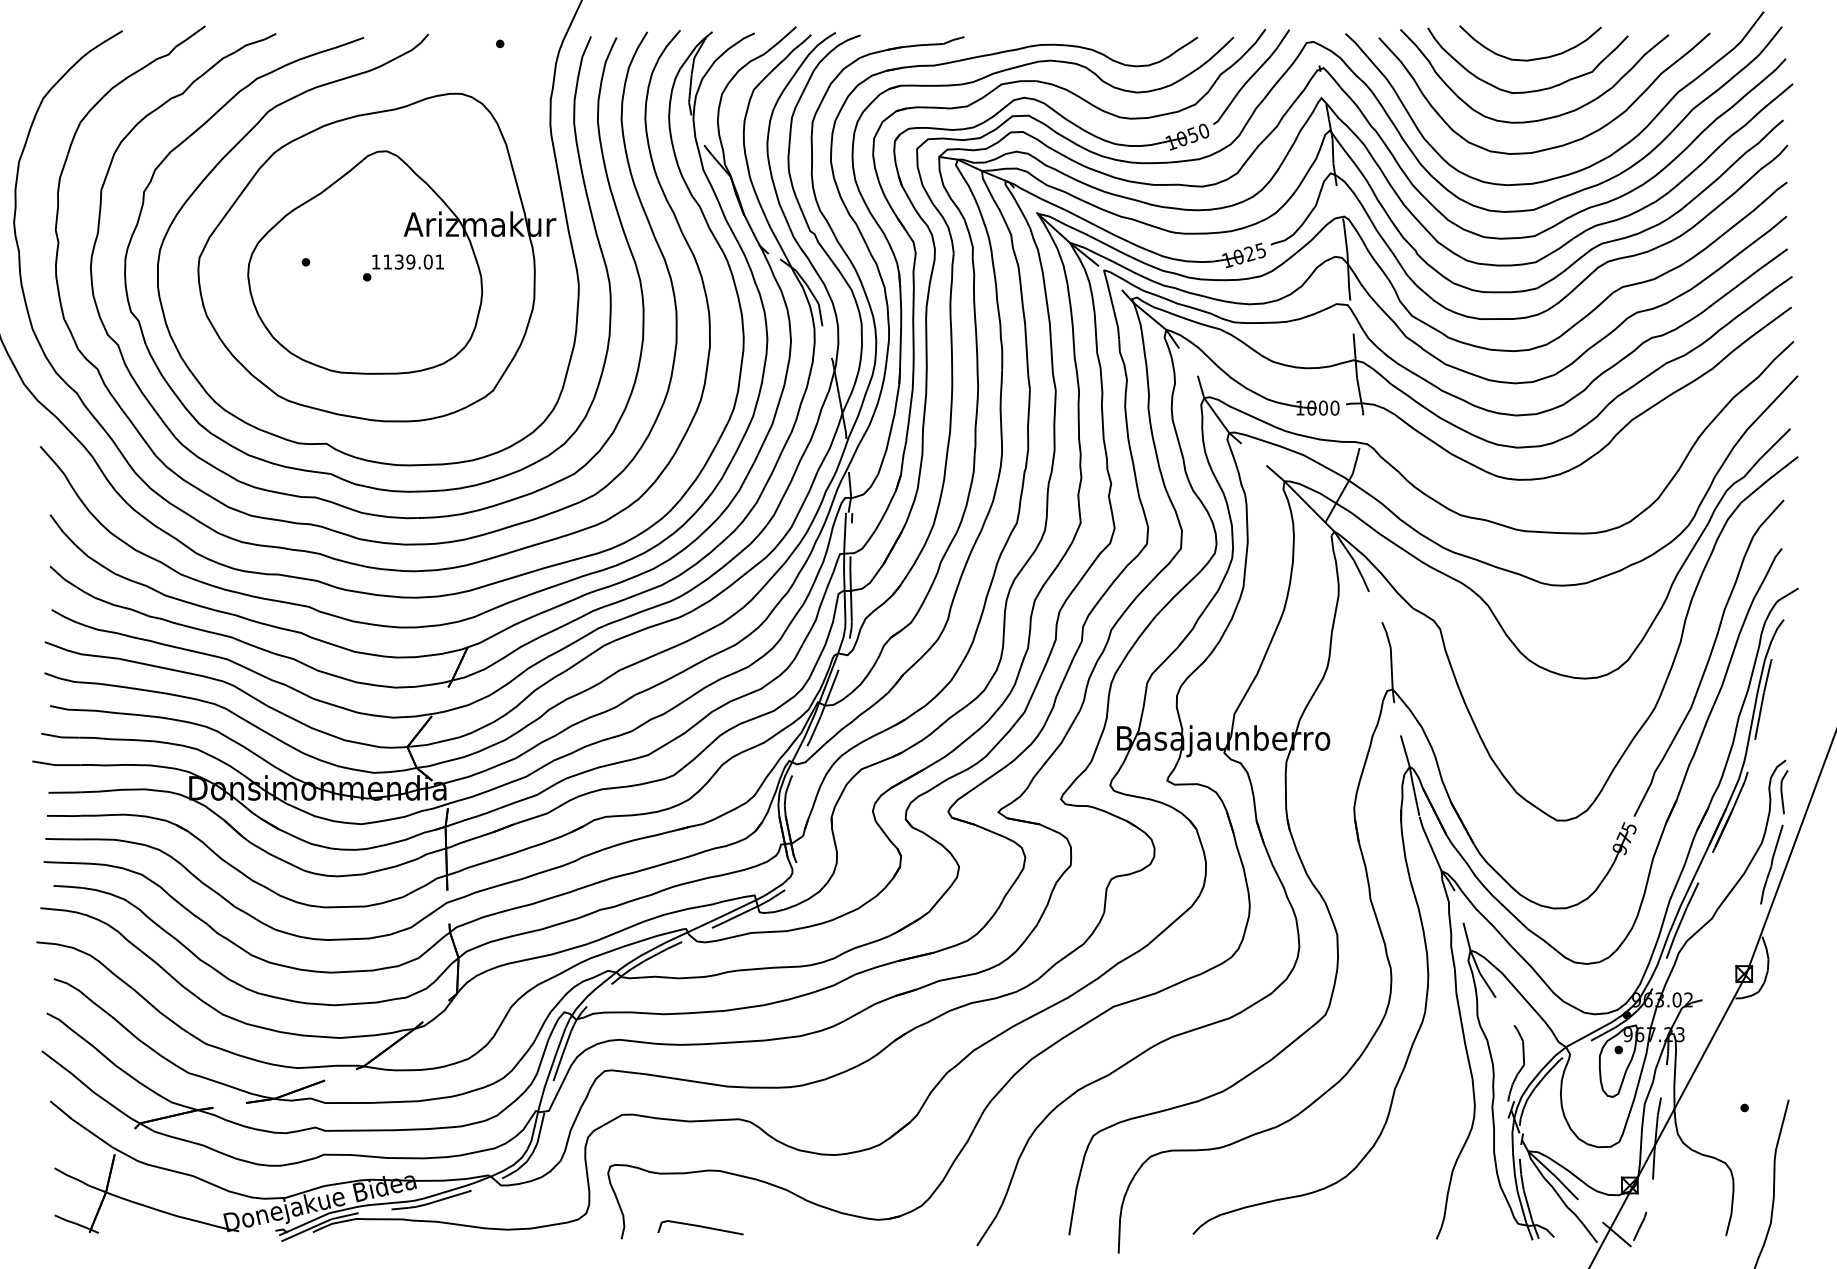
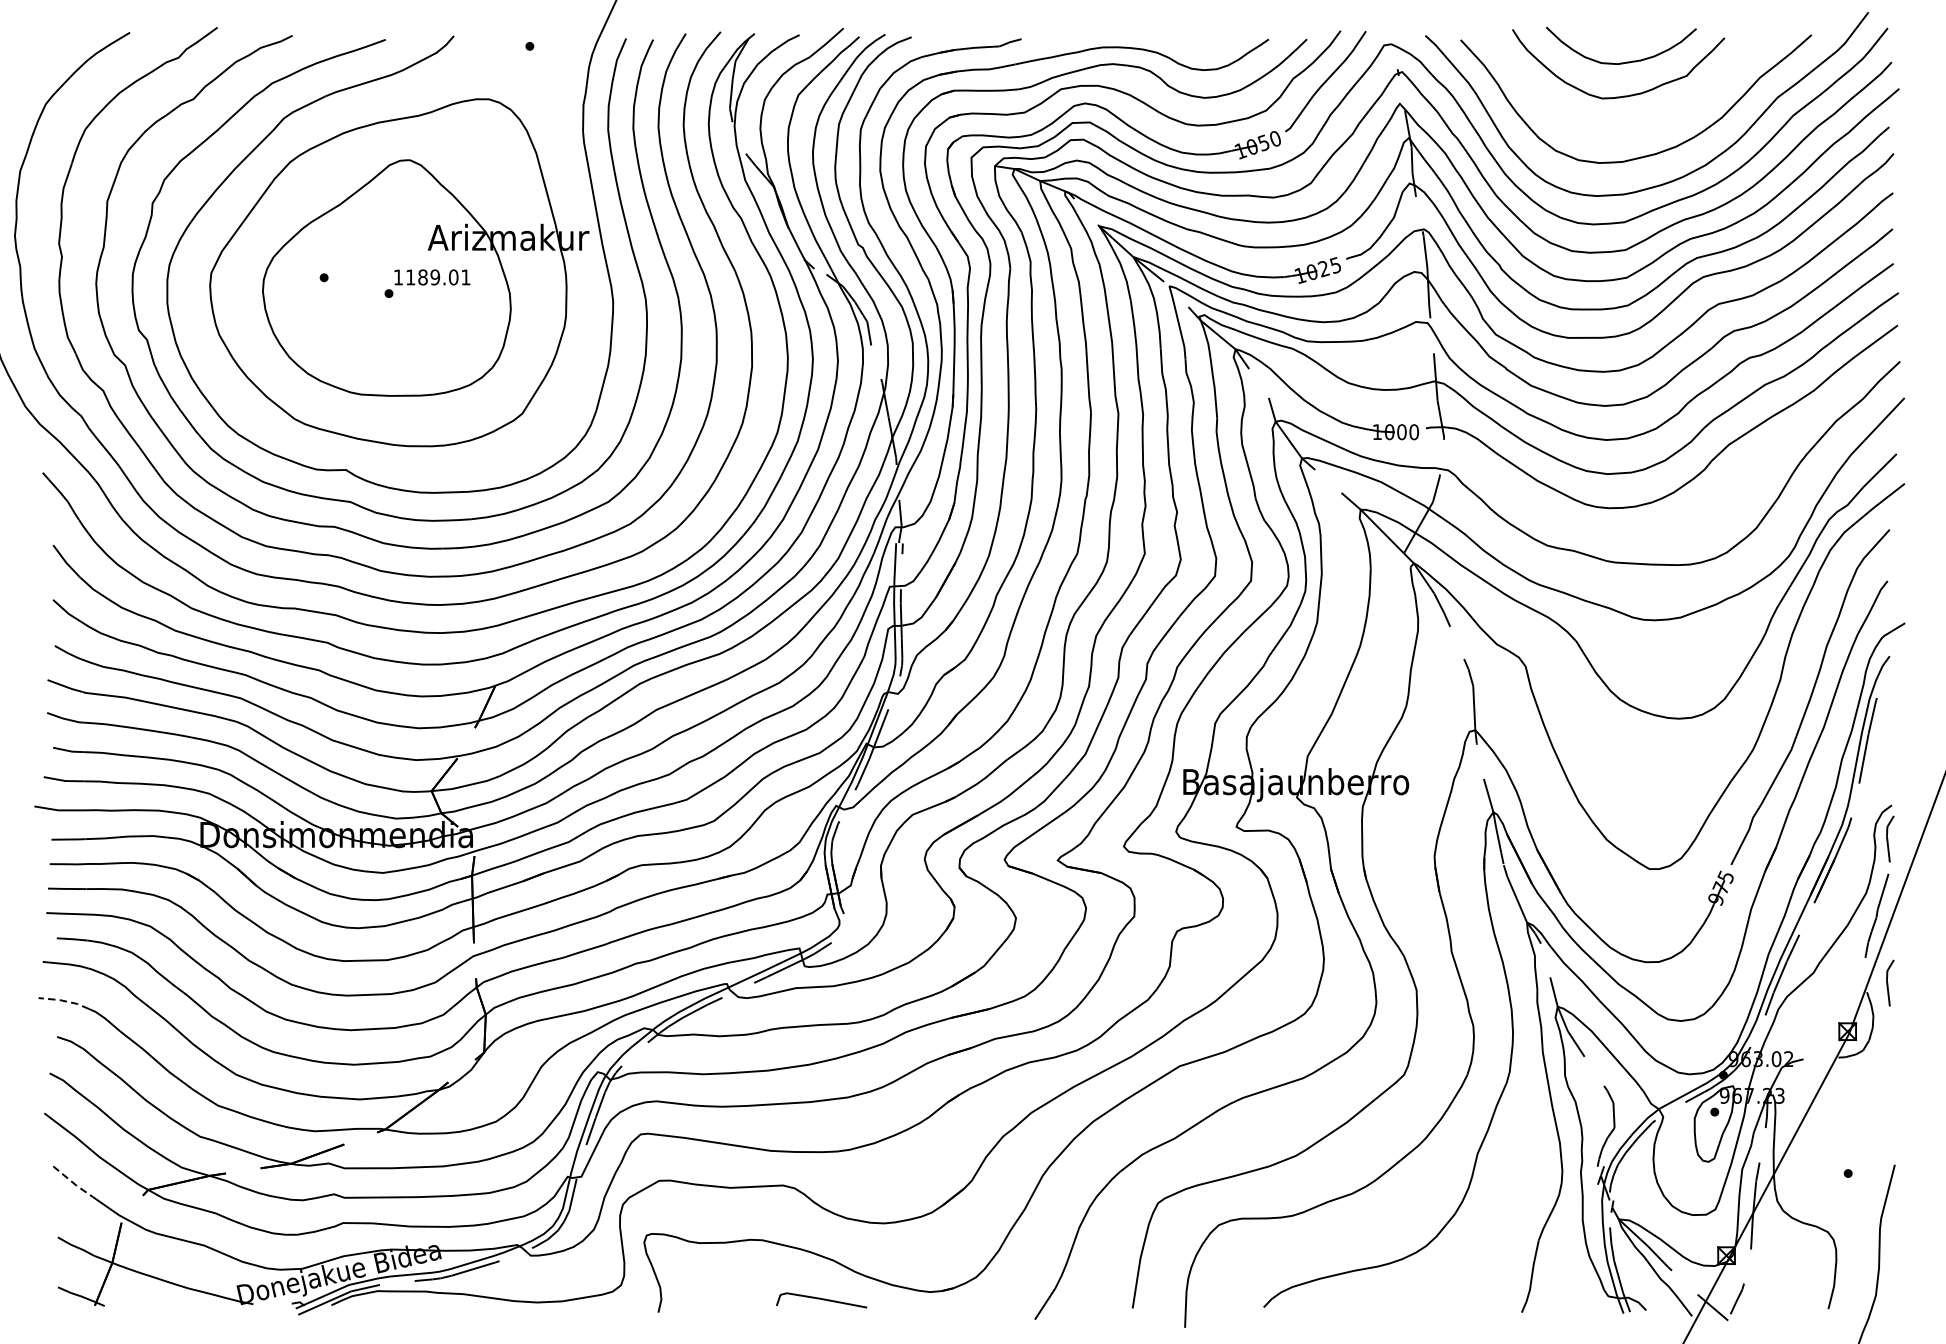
curve: (1546, 117) -> (1638, 124), removed
text: (398, 261) -> (422, 276), 1139.01 -> 1189.01
line: (1782, 928) -> (1888, 983), added
line: (60, 945) -> (64, 1001), solid -> dashed
line: (69, 1116) -> (73, 1182), solid -> dashed
curve: (700, 1227) -> (821, 1300), moved

